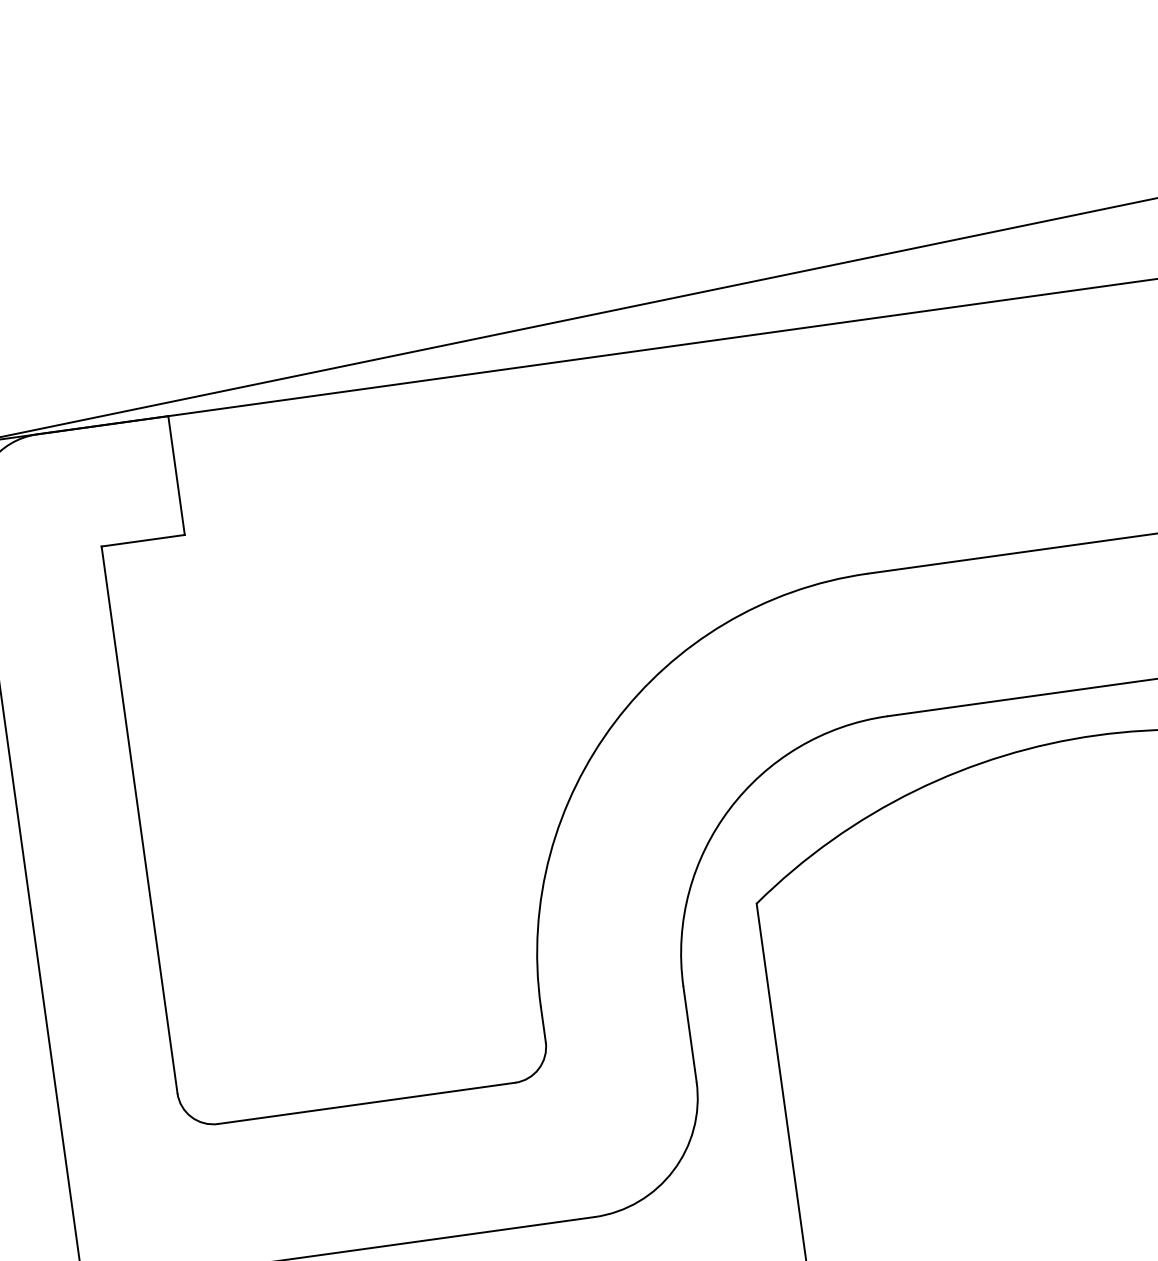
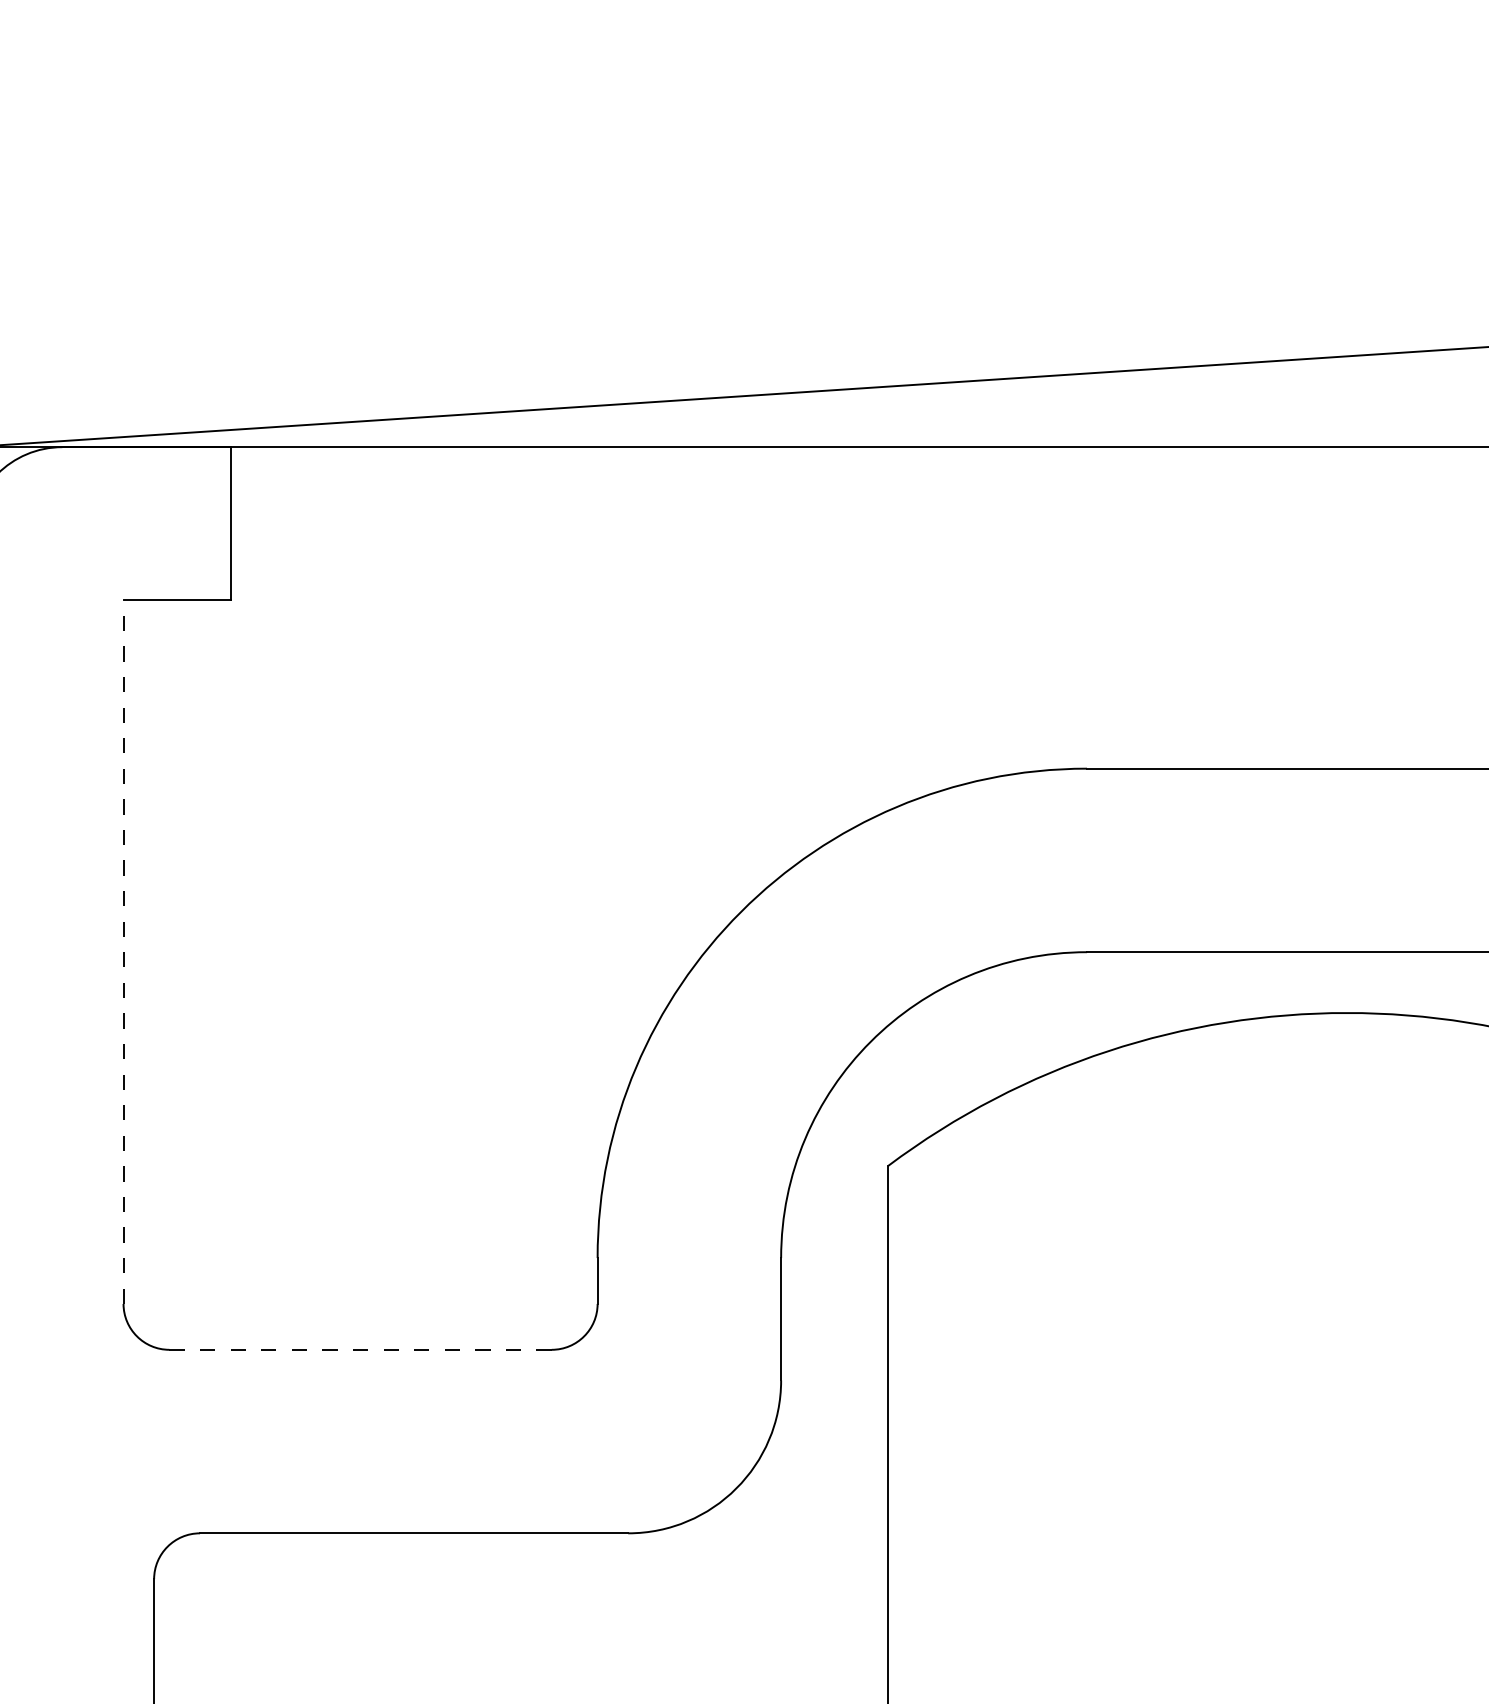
line: (139, 820) -> (123, 952), solid -> dashed
line: (366, 1103) -> (360, 1349), solid -> dashed

